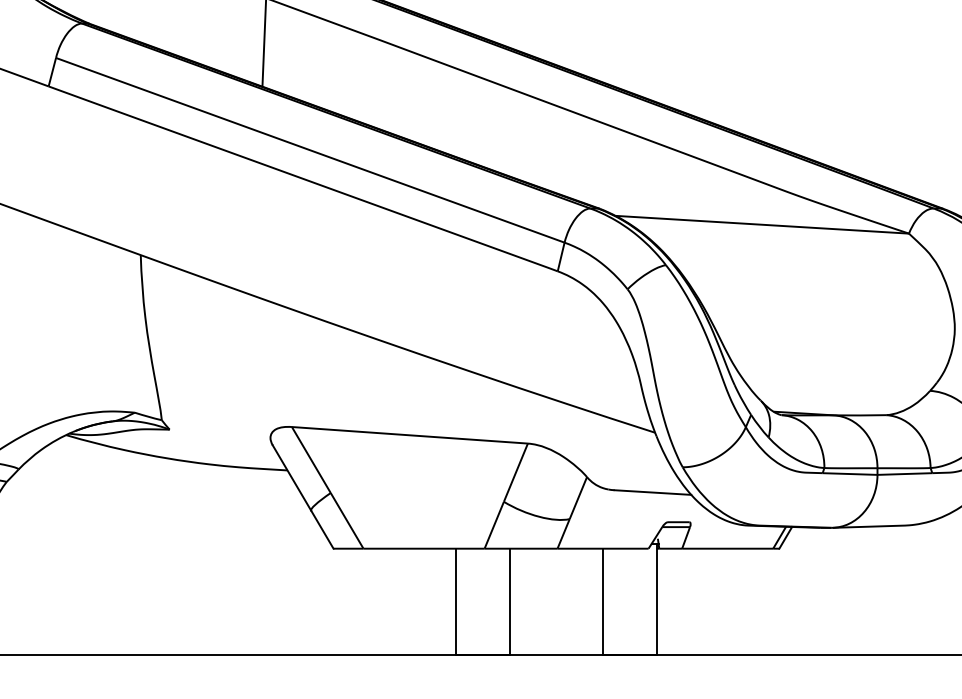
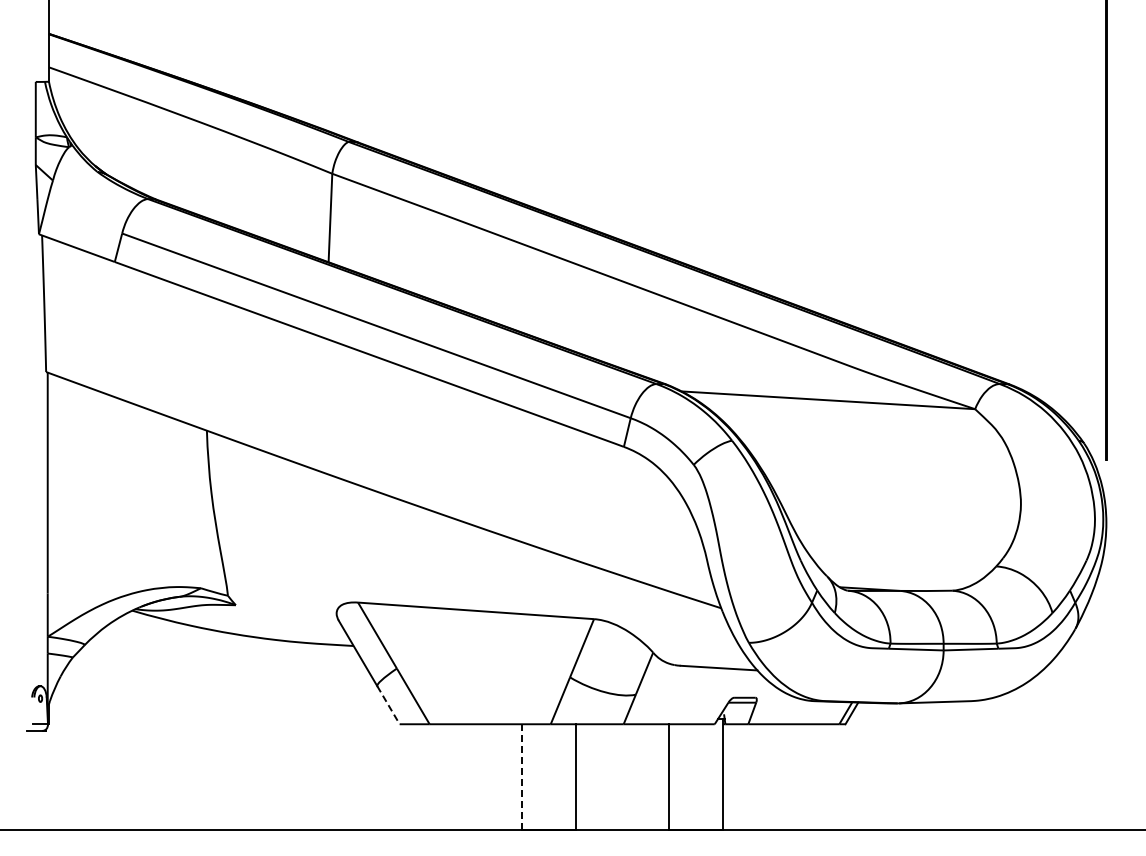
line: (322, 529) -> (388, 705), solid -> dashed
line: (455, 601) -> (521, 777), solid -> dashed

